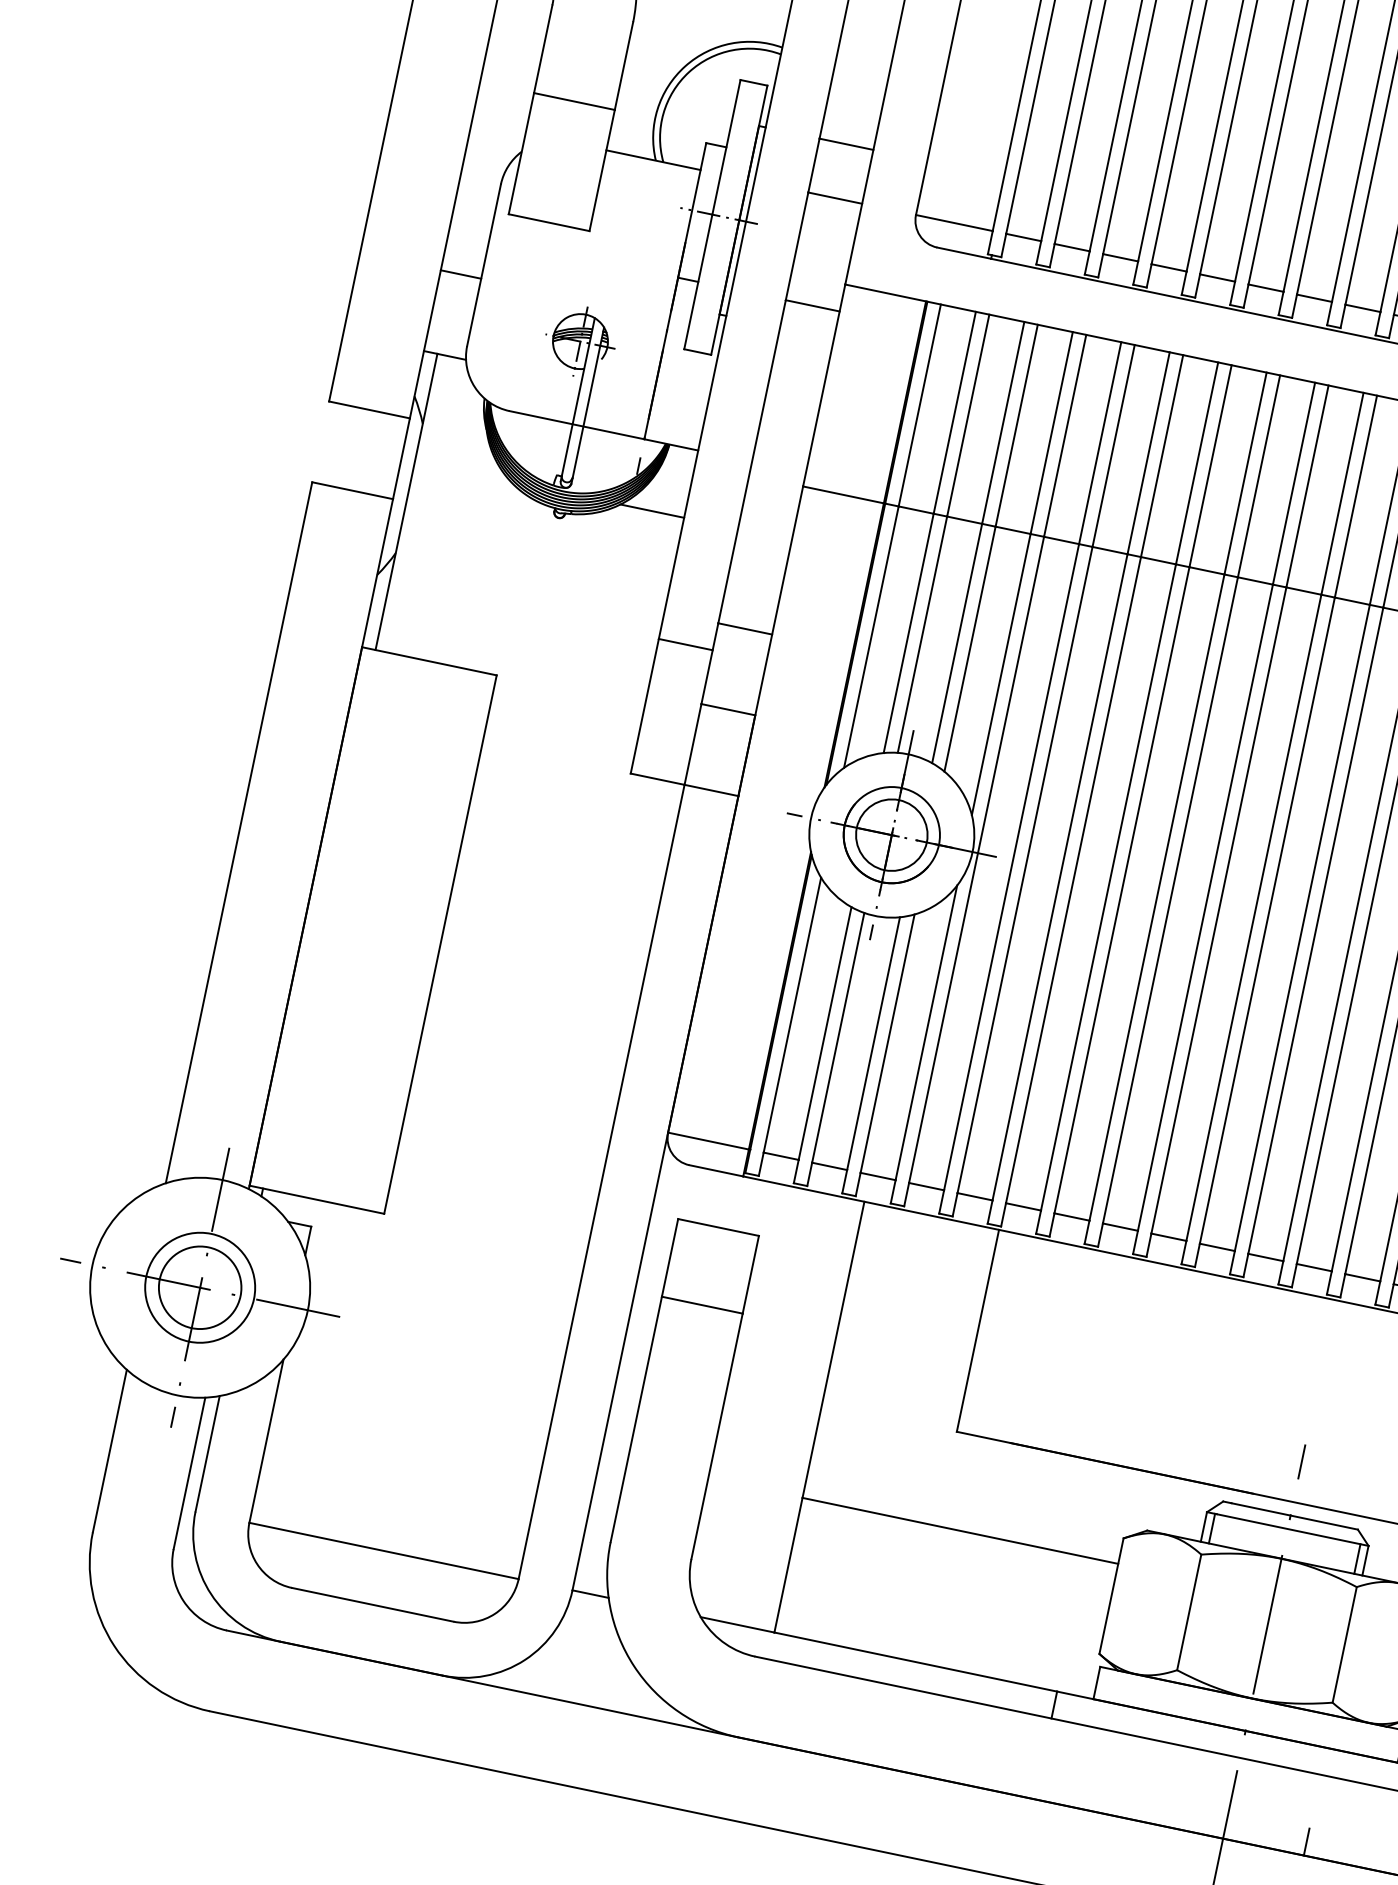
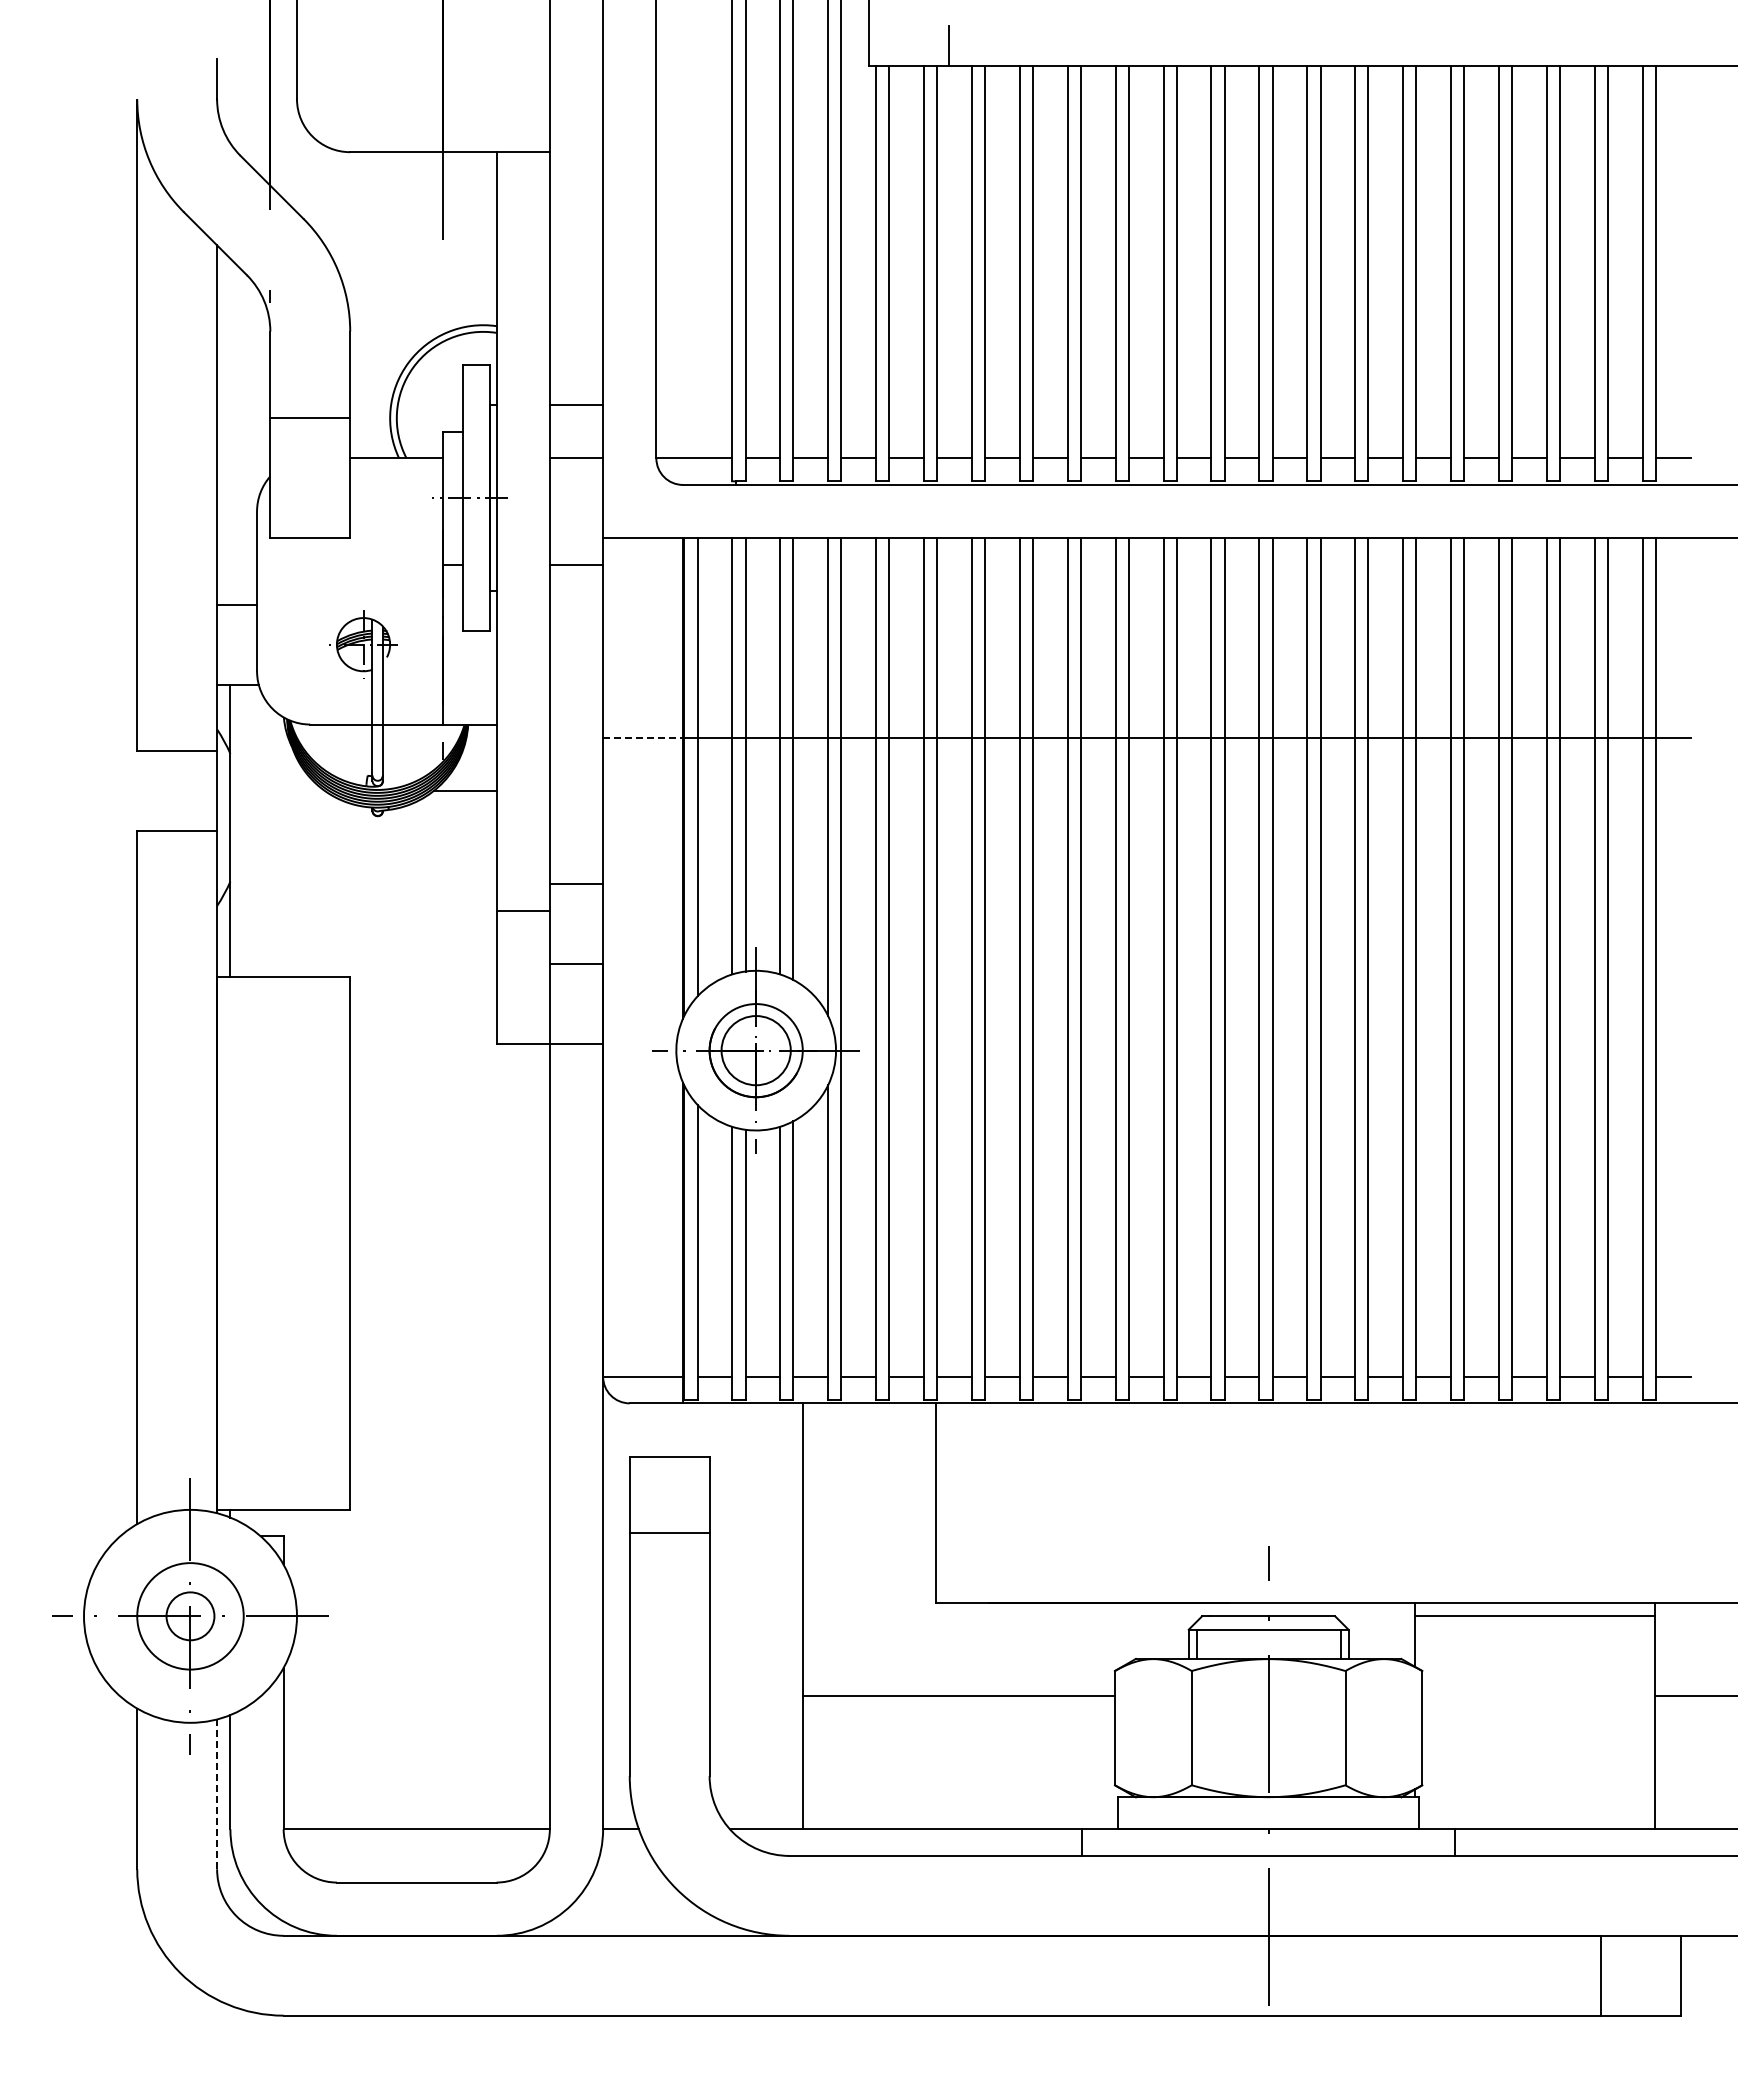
line: (844, 494) -> (643, 737), solid -> dashed
circle: (200, 1287) -> (190, 1616), size x0.6
line: (189, 1473) -> (217, 1794), solid -> dashed
line: (1306, 1842) -> (1348, 1922), removed

